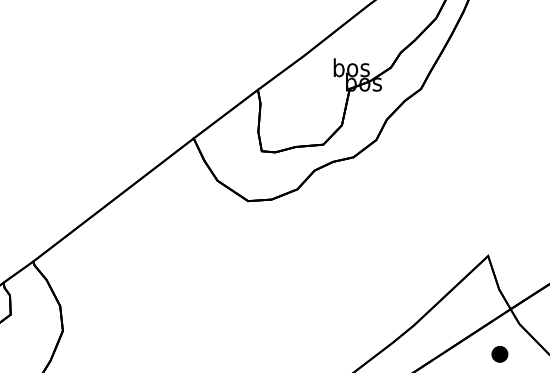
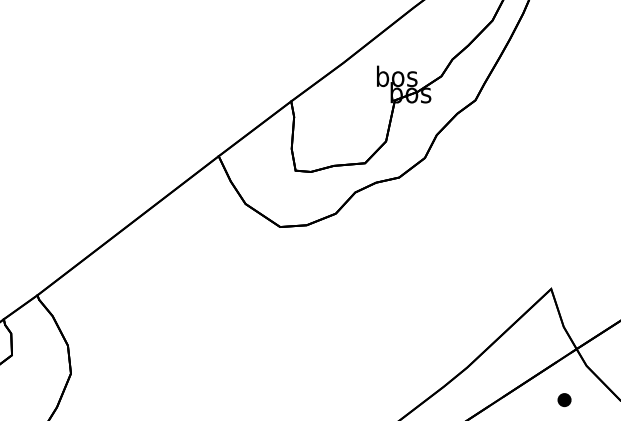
part: (499, 354) -> (564, 400), size x0.71

